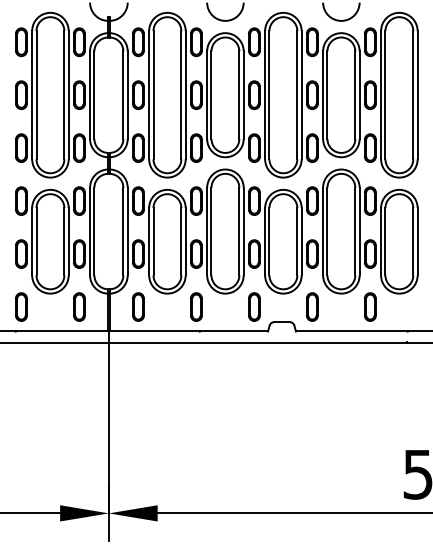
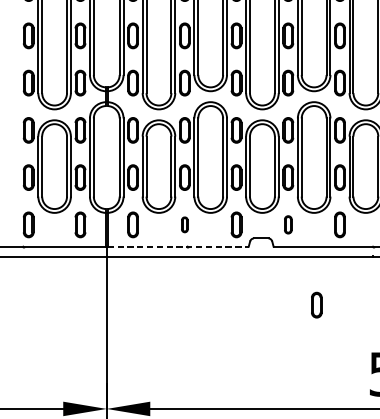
part: (196, 306) -> (184, 224), size x0.6
part: (312, 306) -> (288, 224), size x0.7
line: (189, 331) -> (178, 246), solid -> dashed
part: (344, 396) -> (316, 304), added

